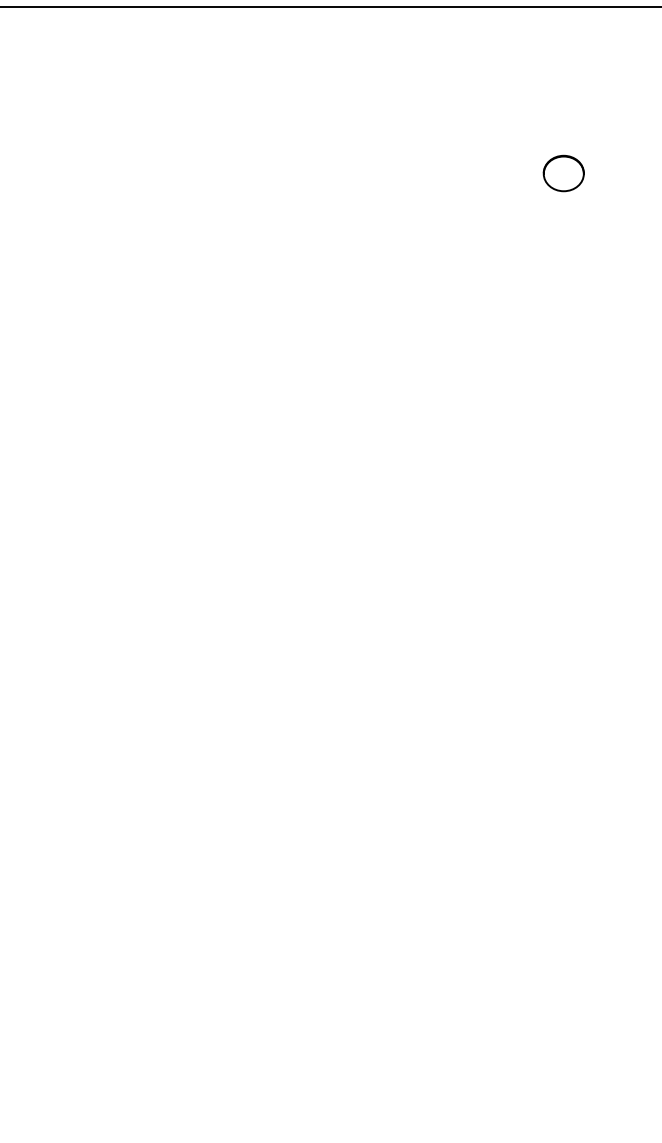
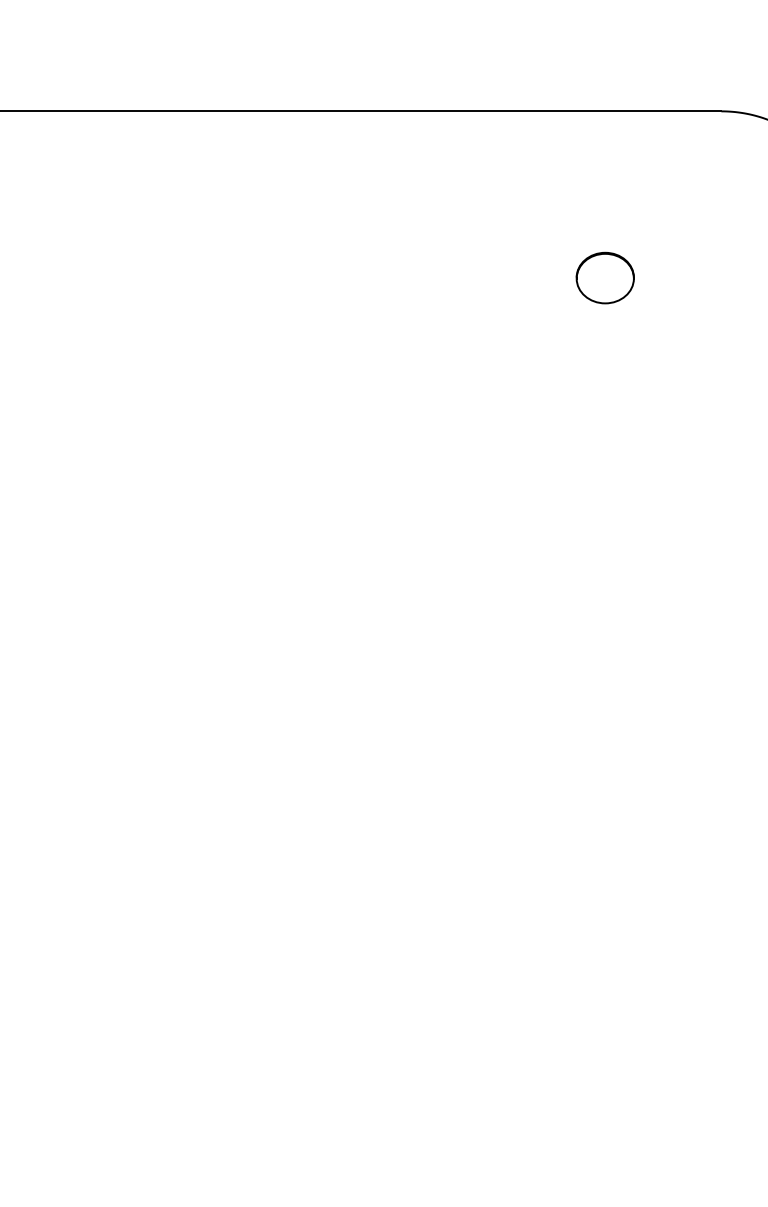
part: (563, 172) -> (604, 277), size x1.43

